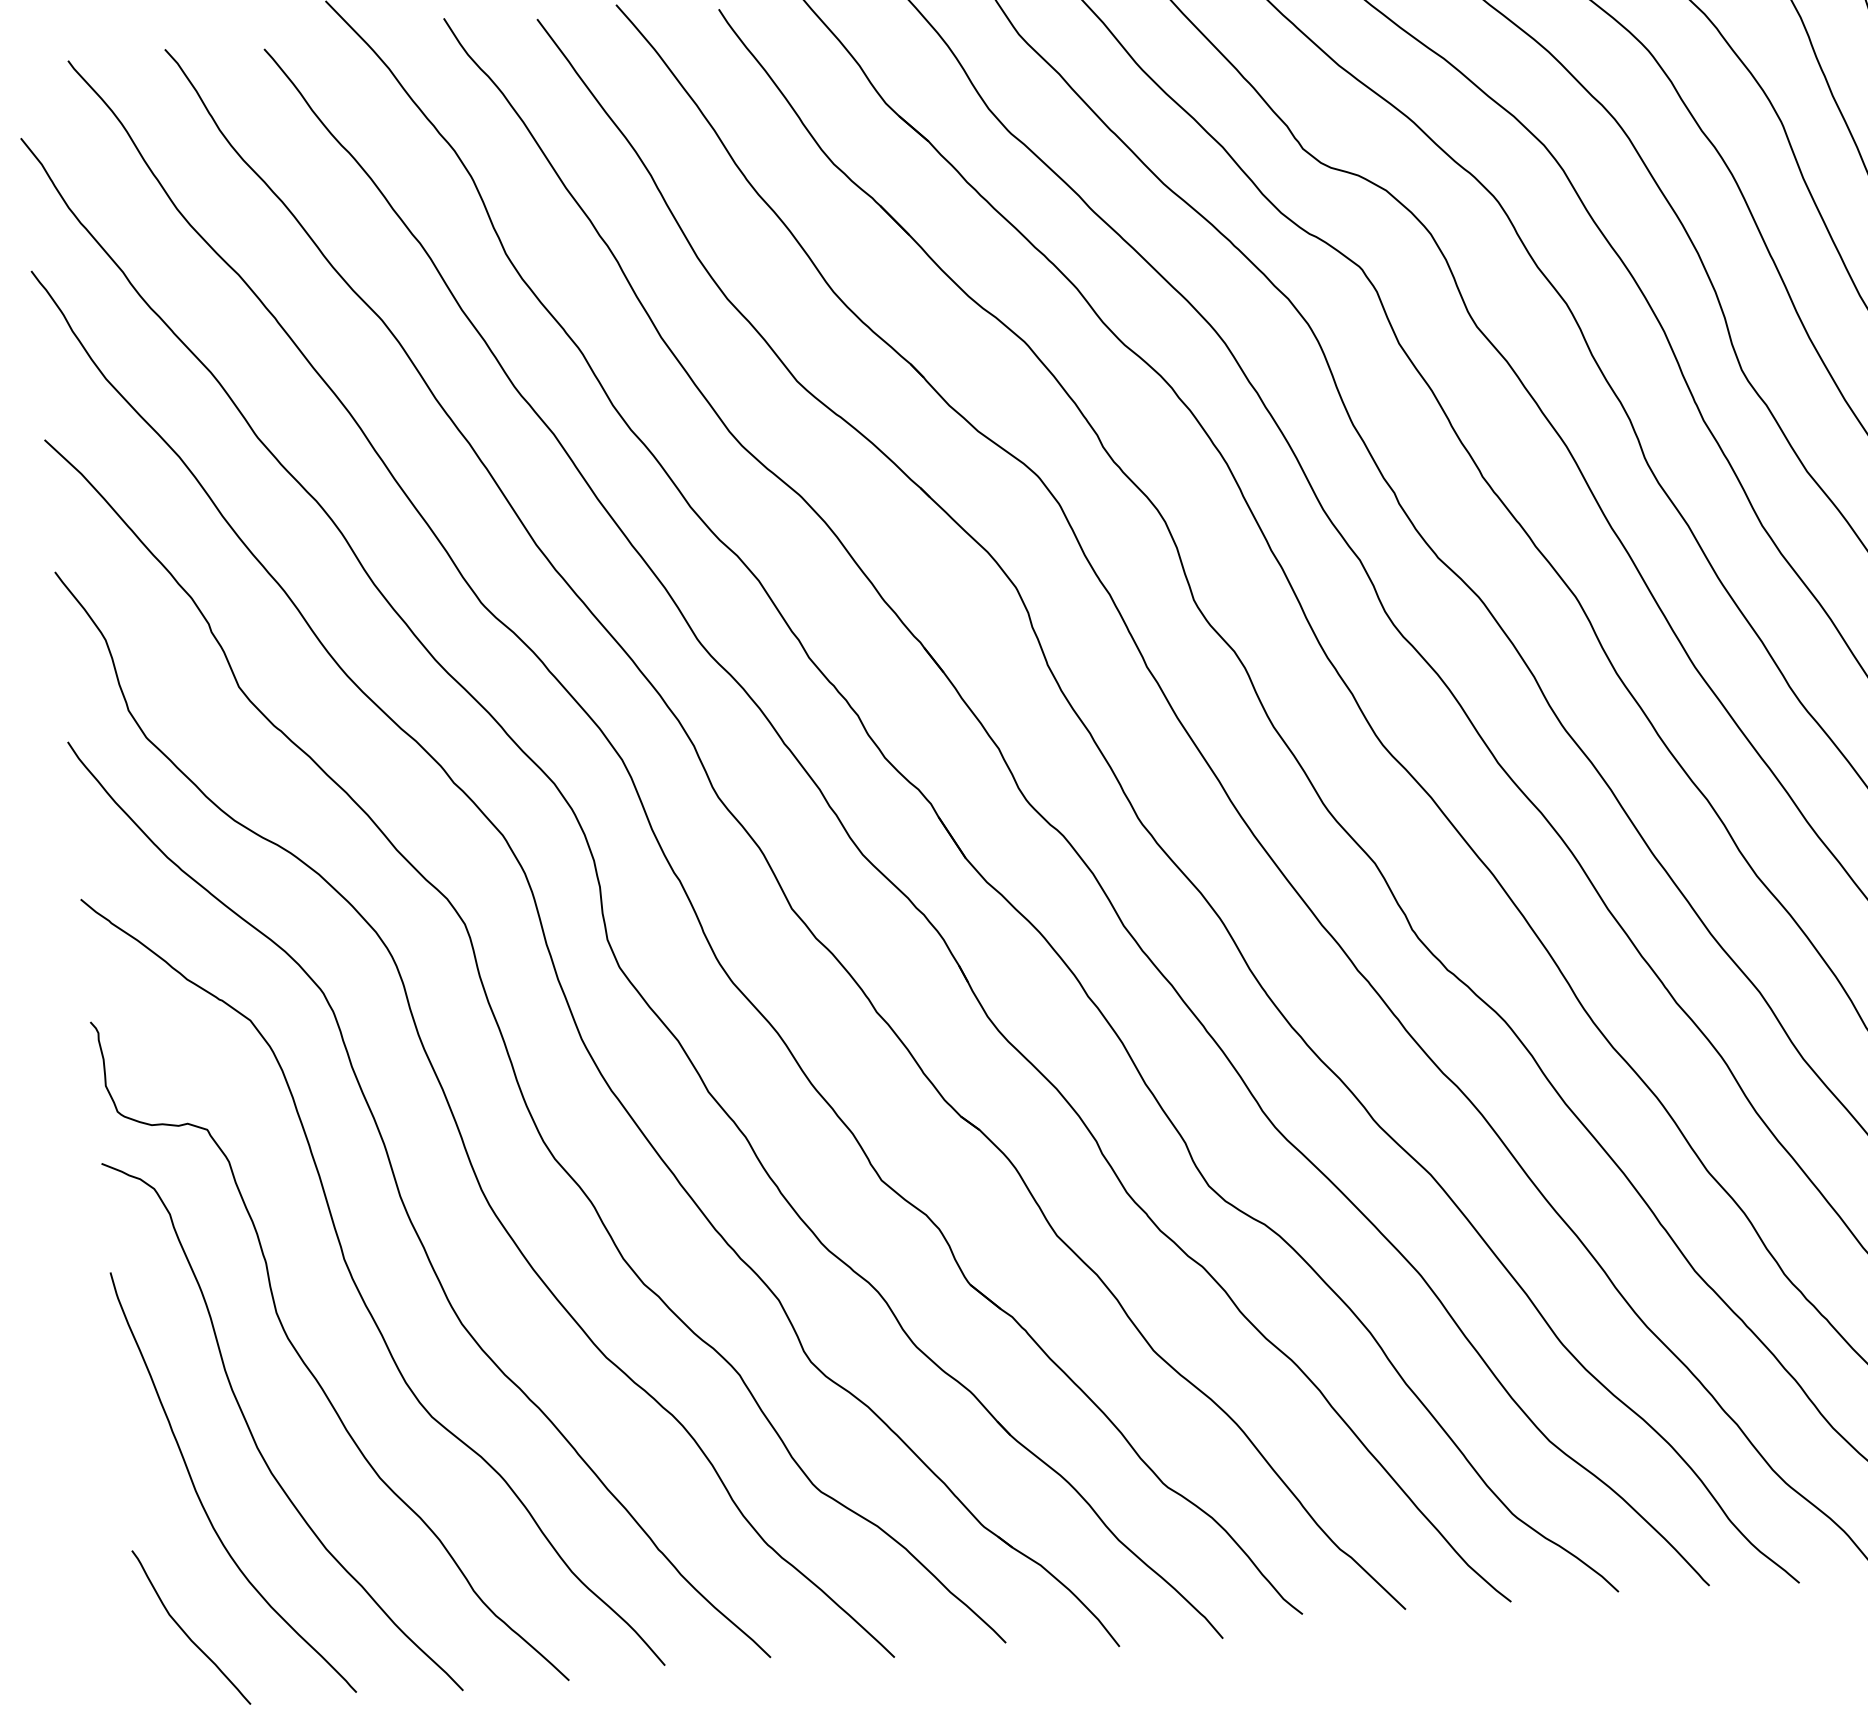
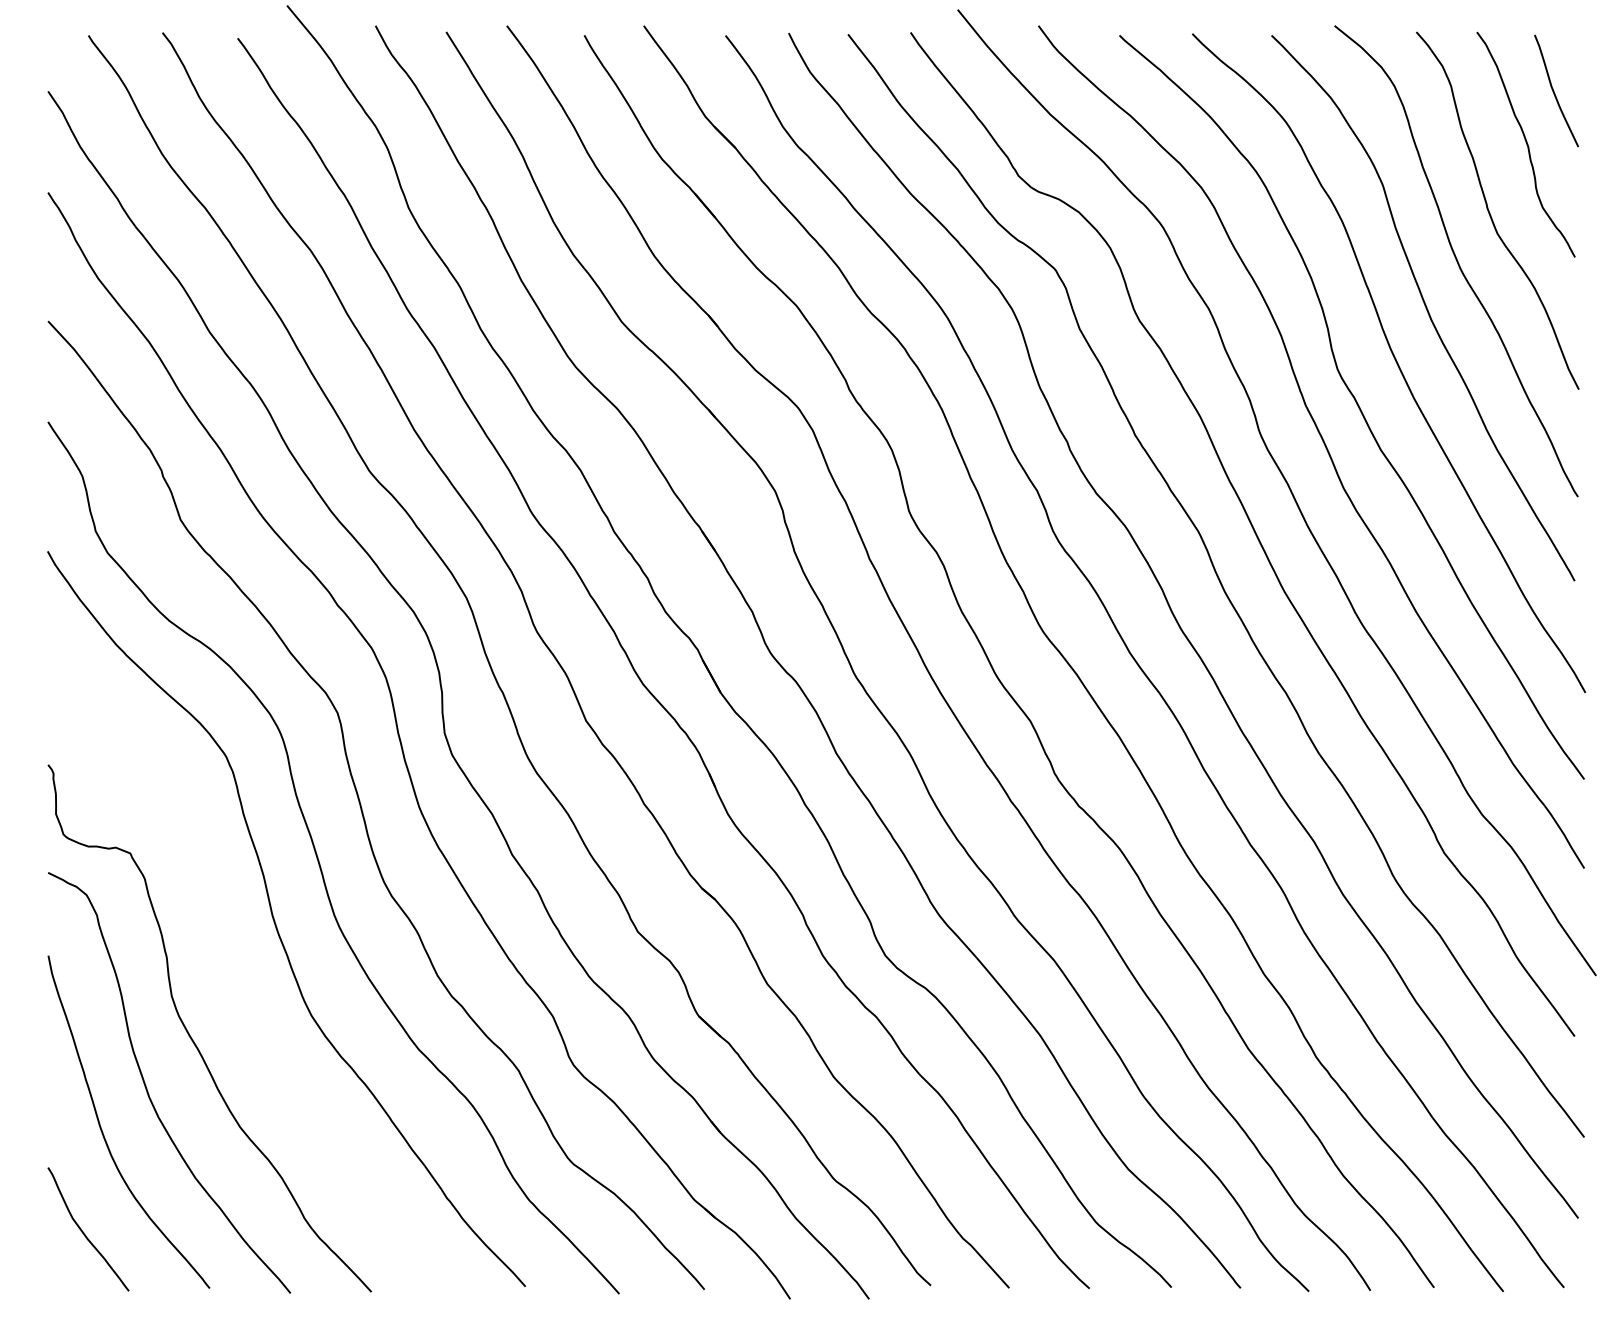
curve: (360, 1290) -> (236, 984), removed

